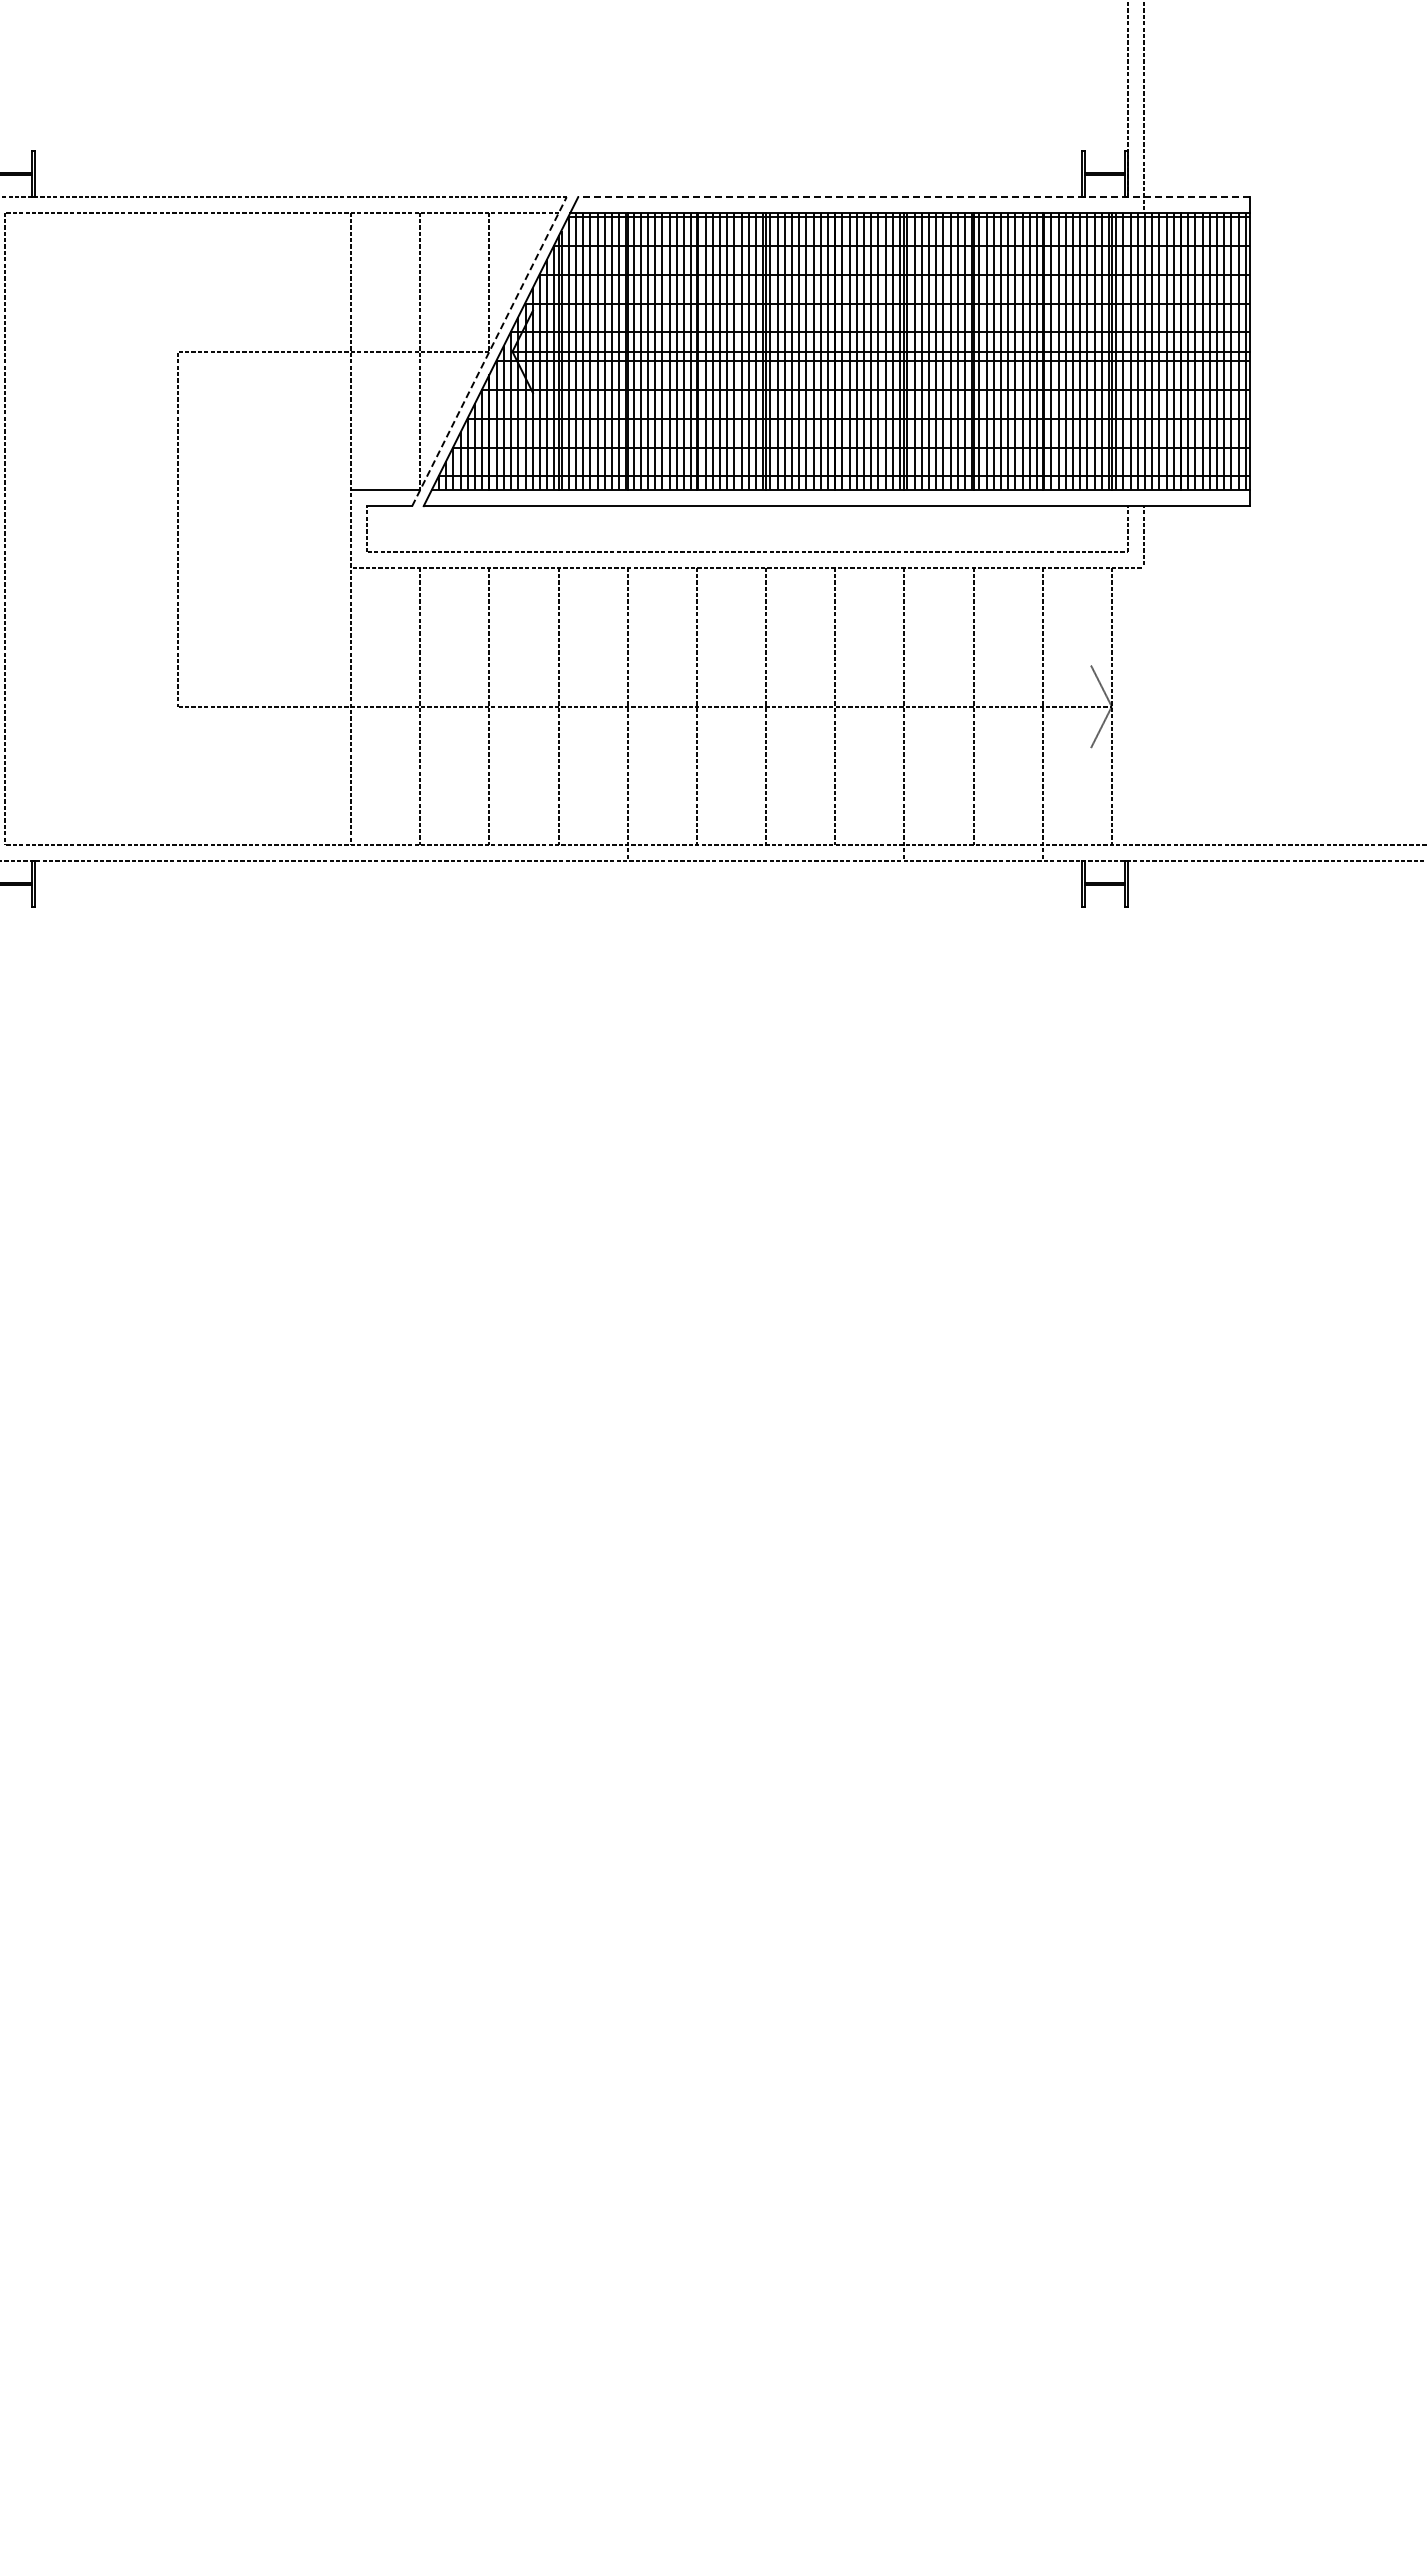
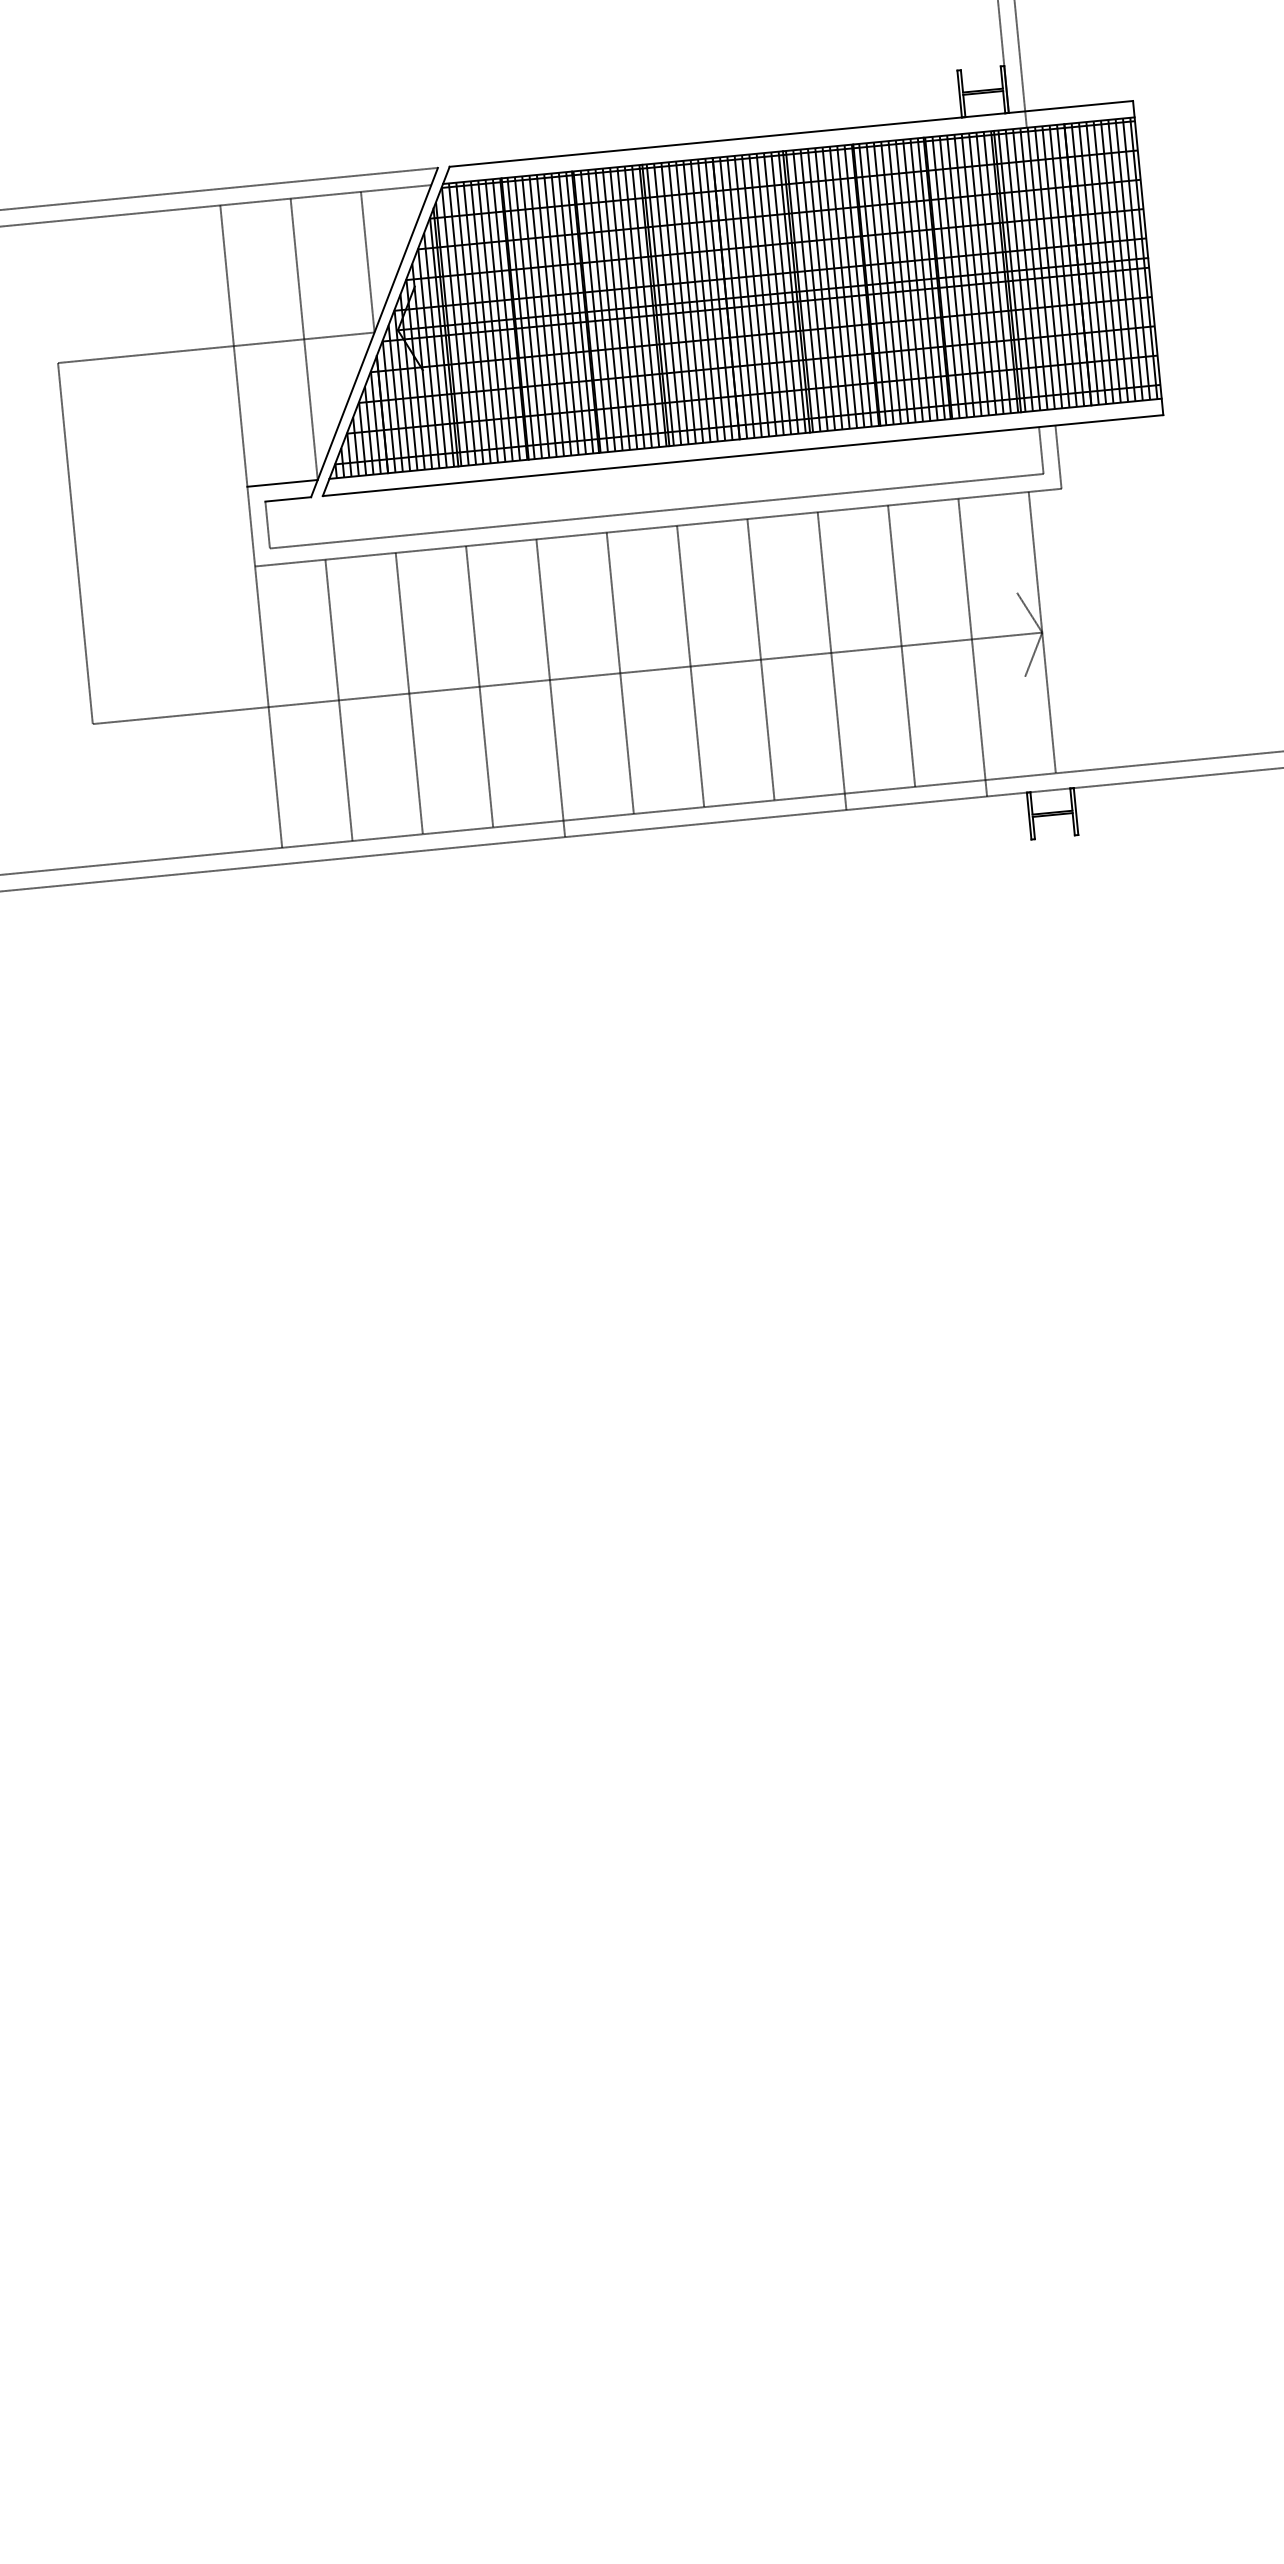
line: (914, 197) -> (791, 134), dashed -> solid
line: (489, 351) -> (374, 332), dashed -> solid

